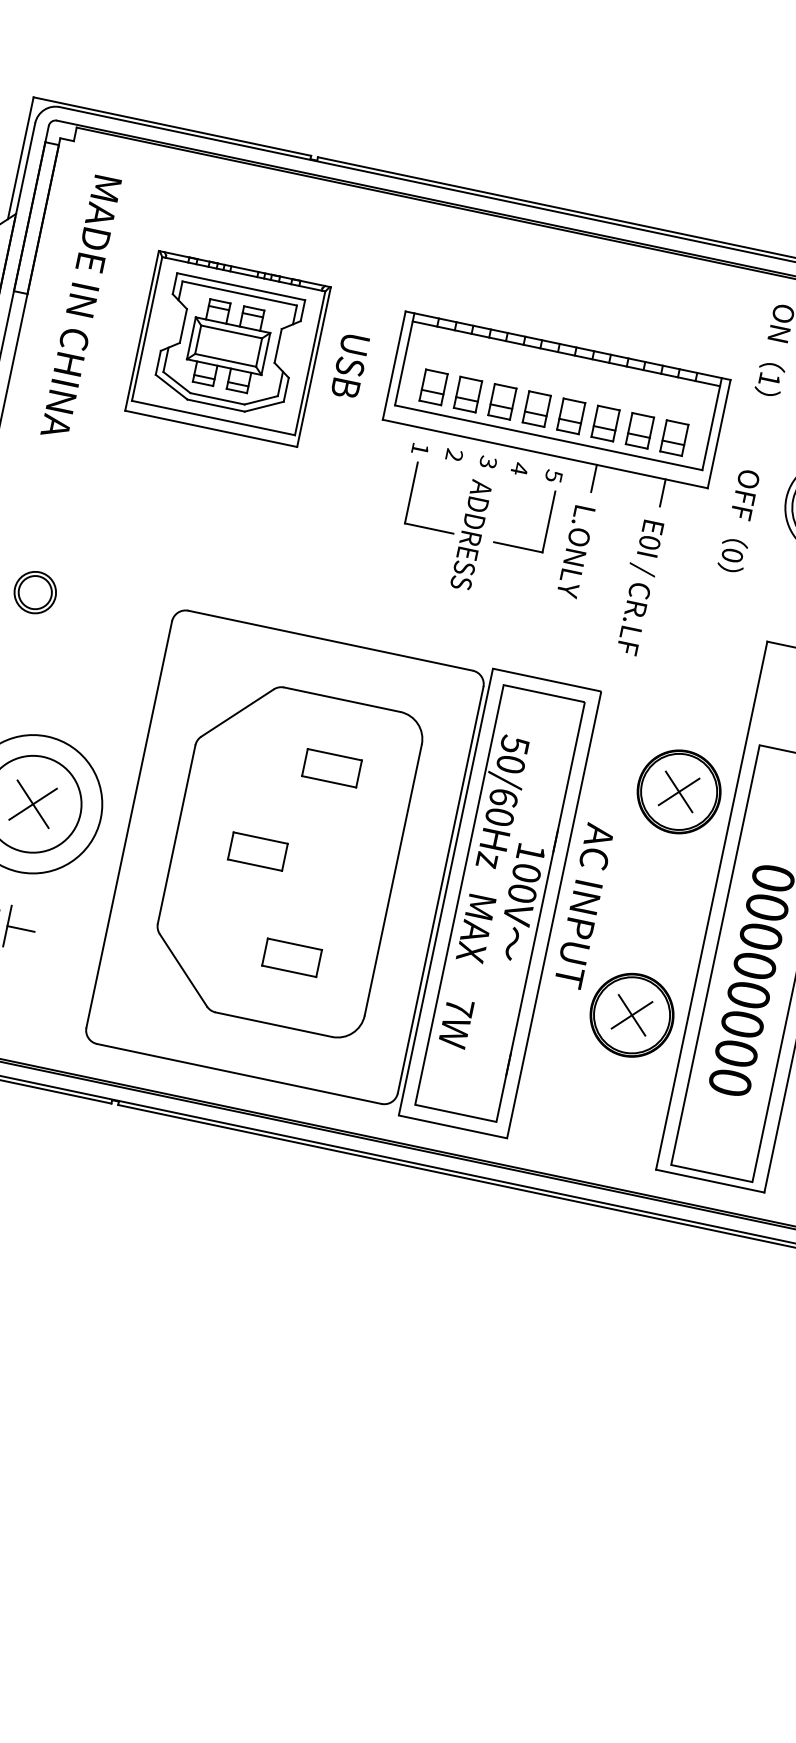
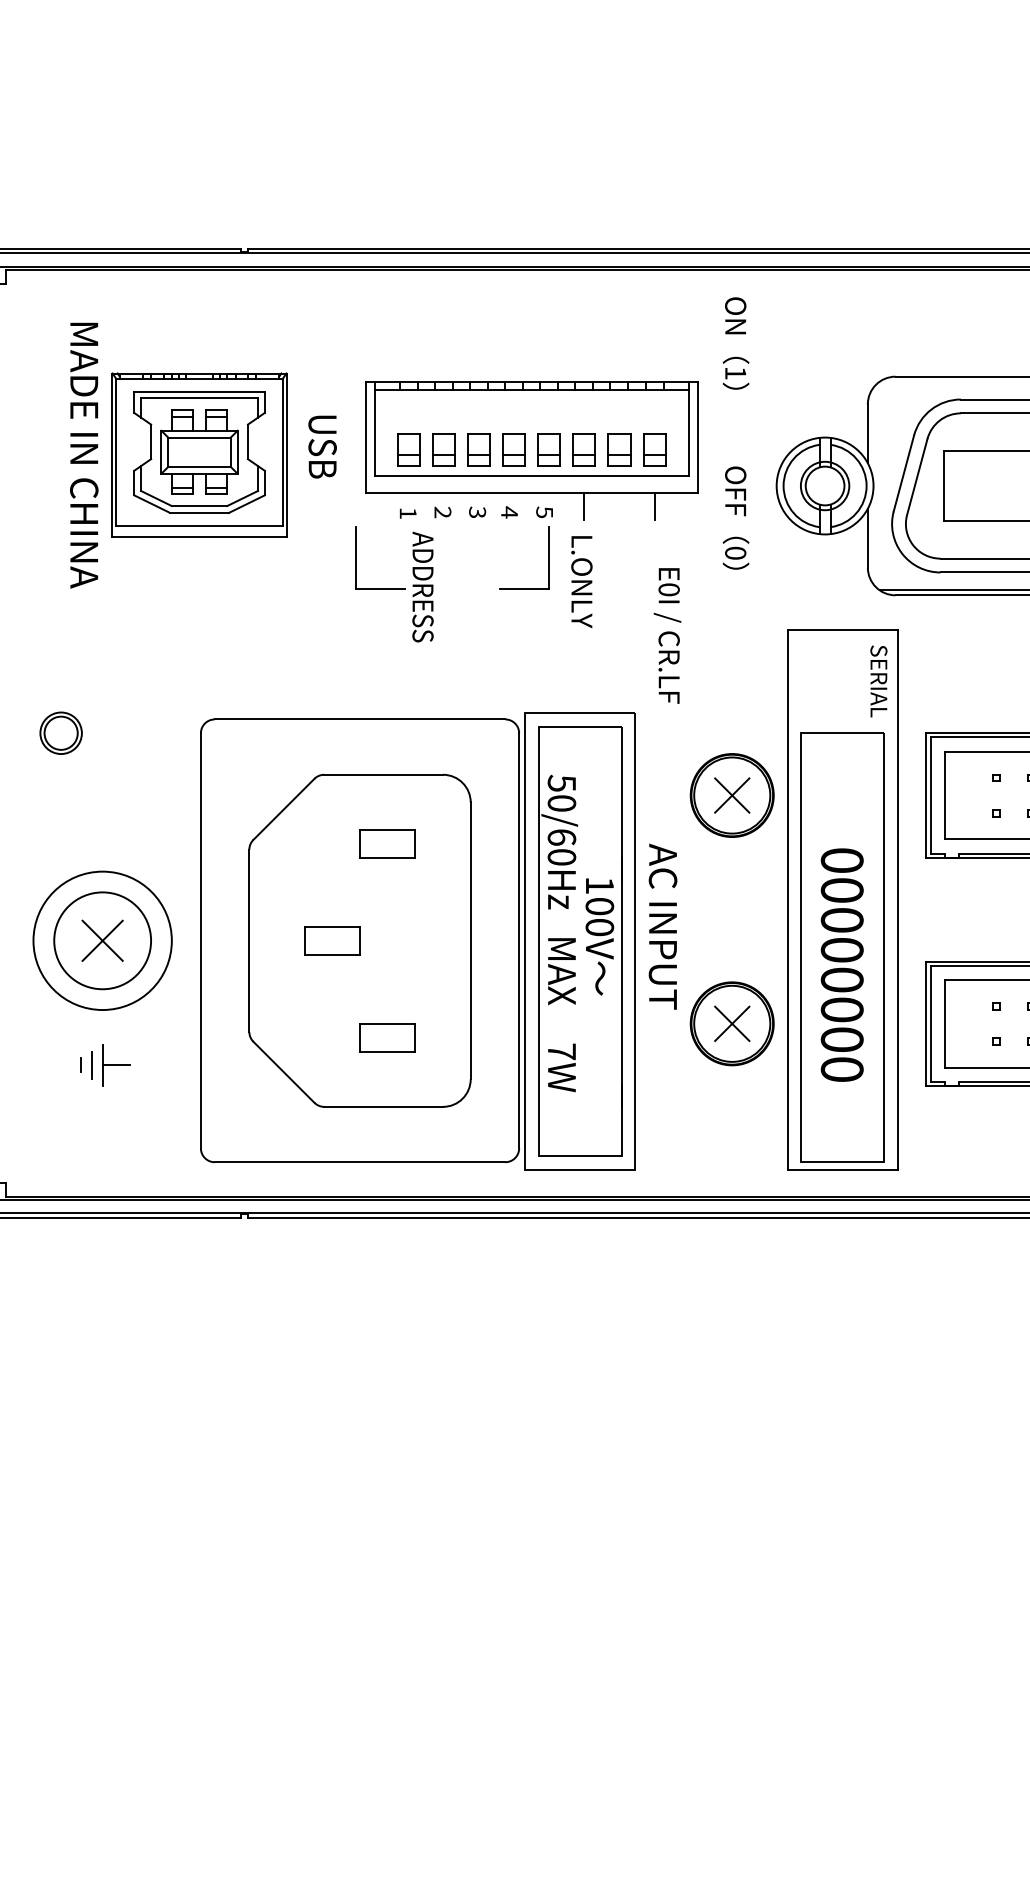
text: (81, 307) -> (84, 455), moved
part: (444, 526) -> (394, 584), moved
text: (638, 587) -> (667, 635), moved

